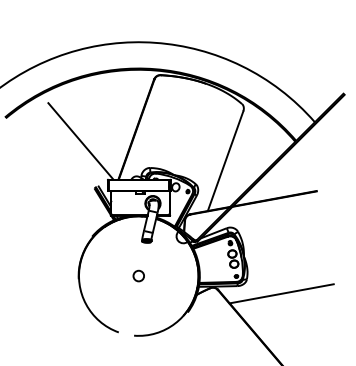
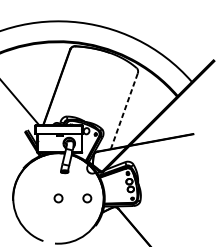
line: (225, 161) -> (124, 111), solid -> dashed
circle: (176, 275) -> (87, 197), added
line: (281, 293) -> (166, 211), removed

